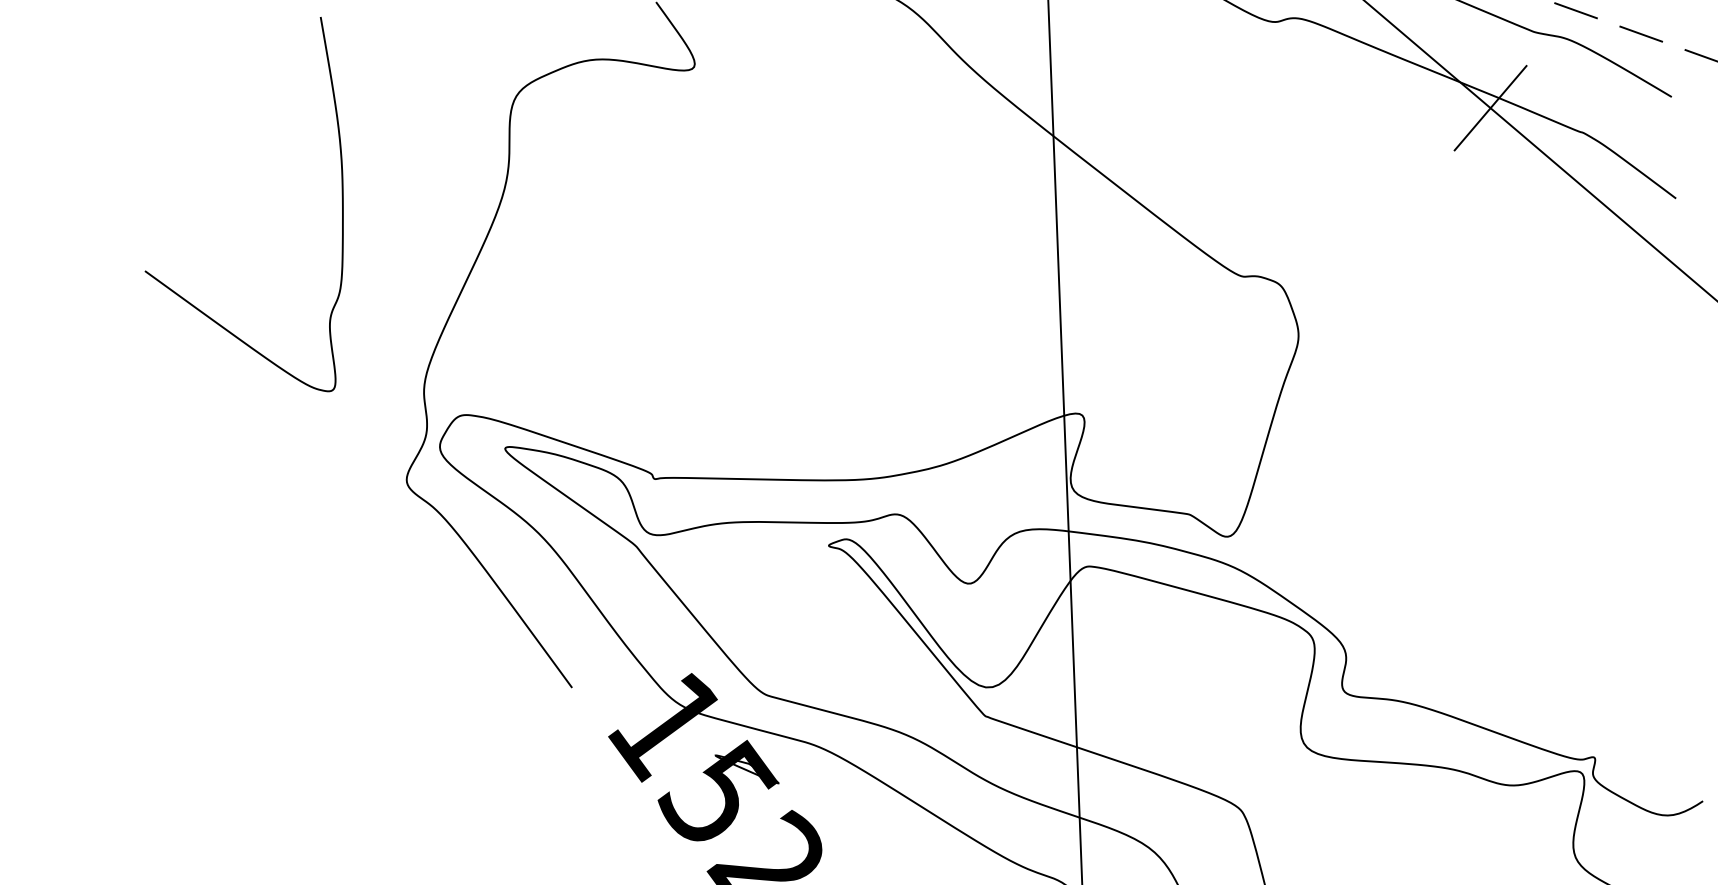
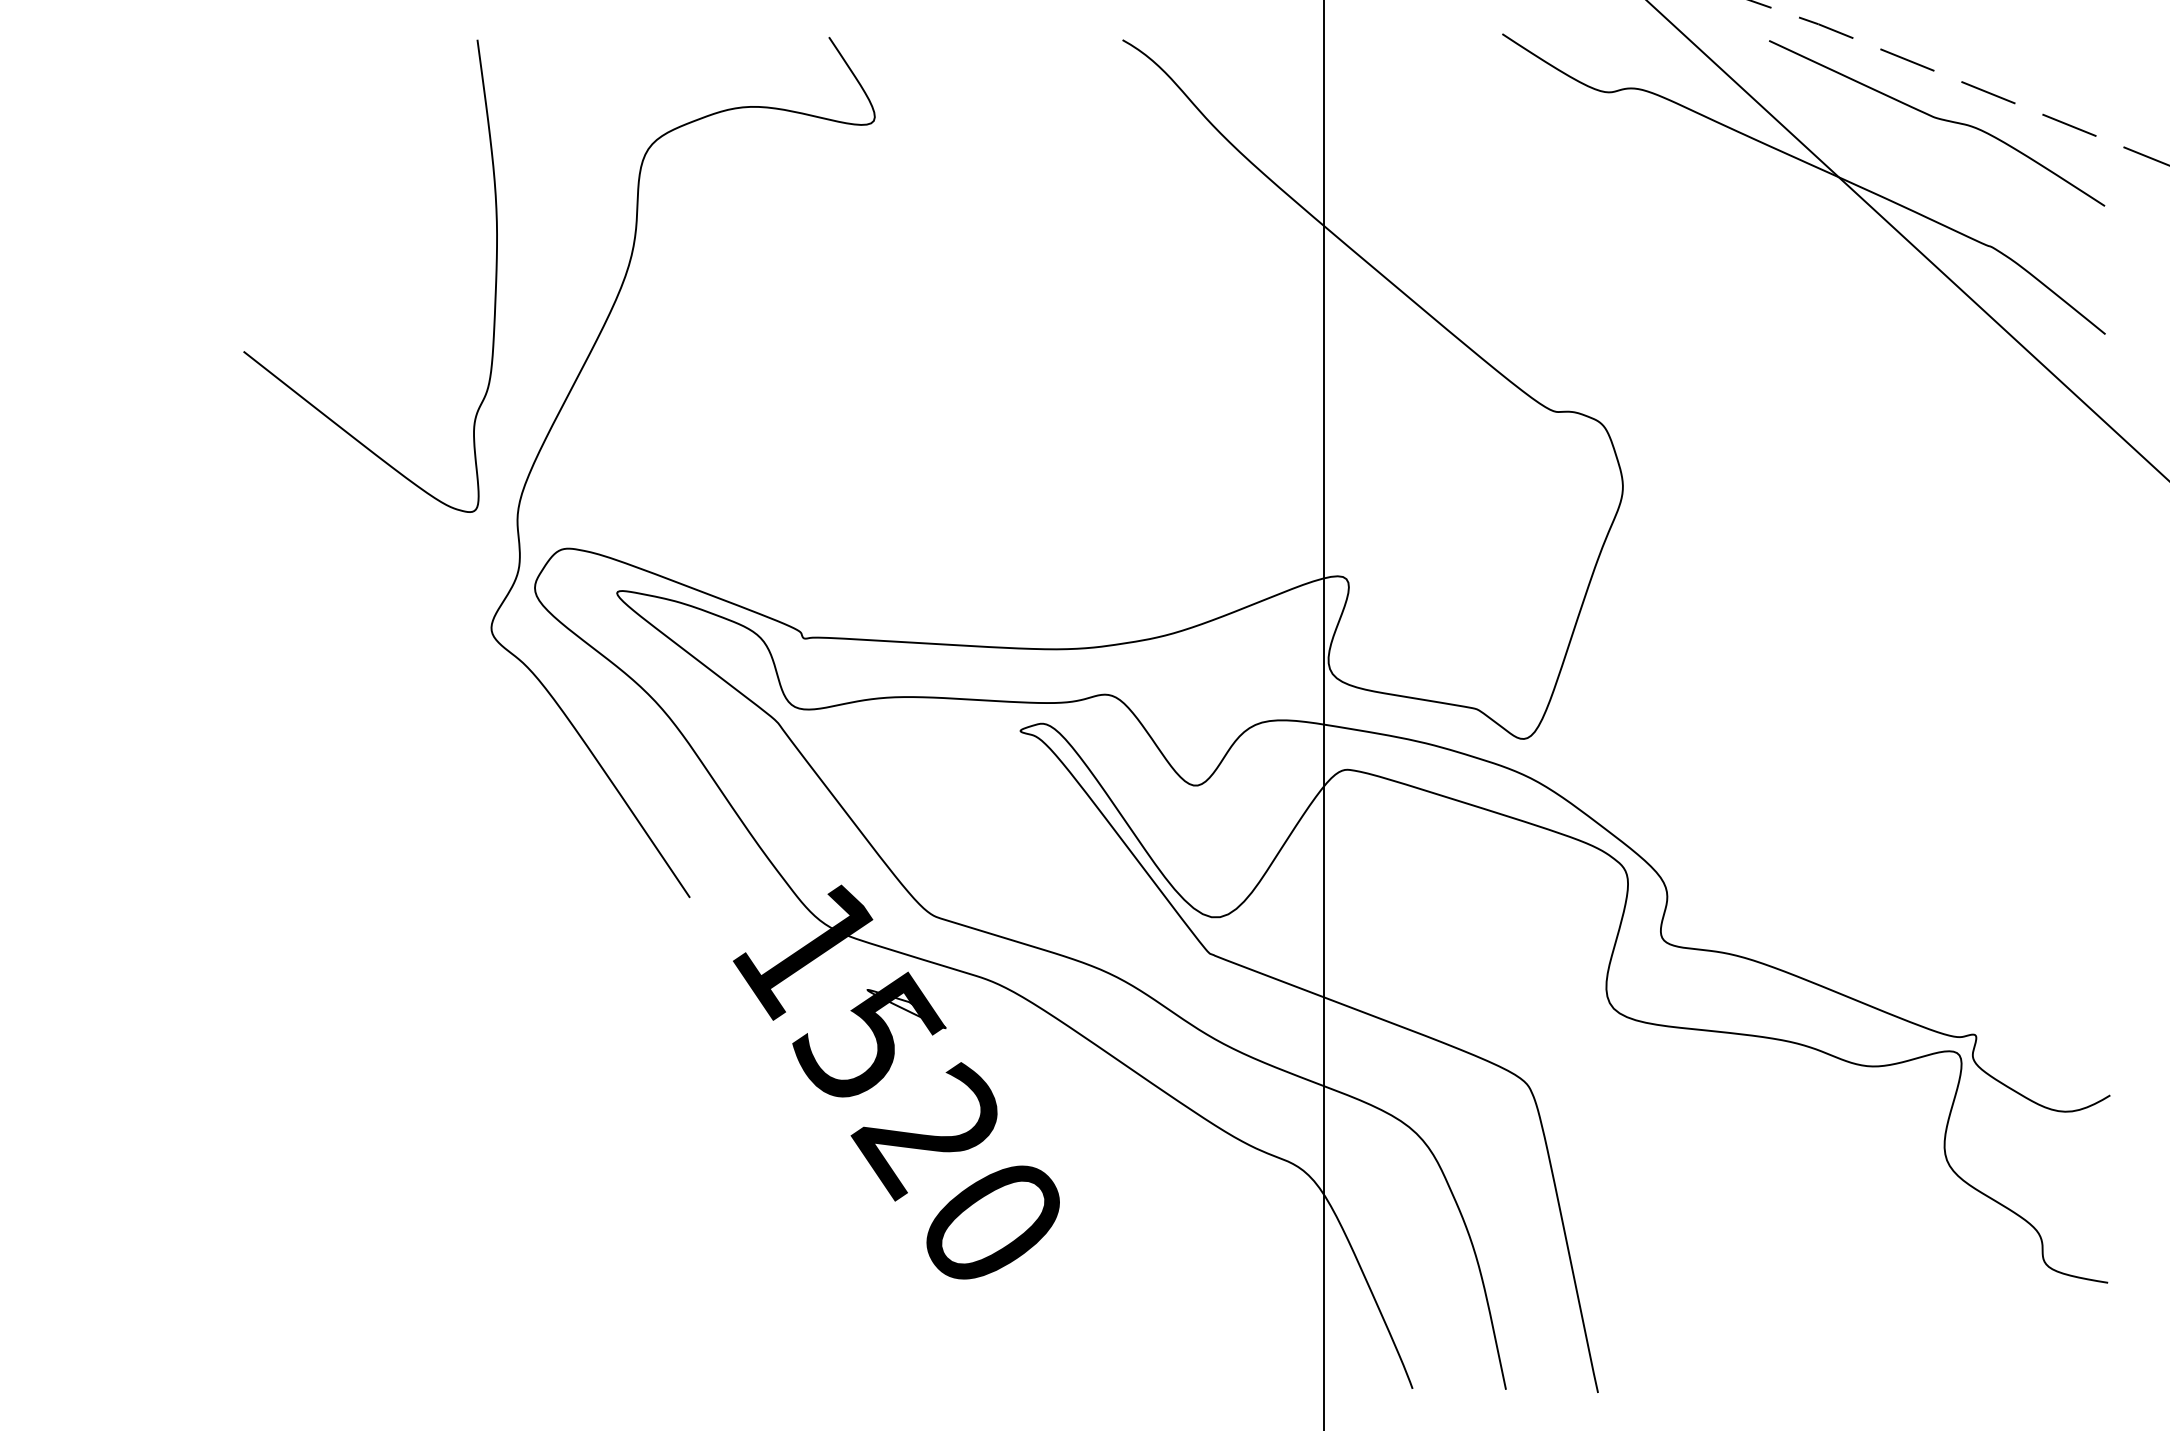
line: (1490, 108) -> (1875, 211), removed
curve: (342, 203) -> (495, 275), moved

